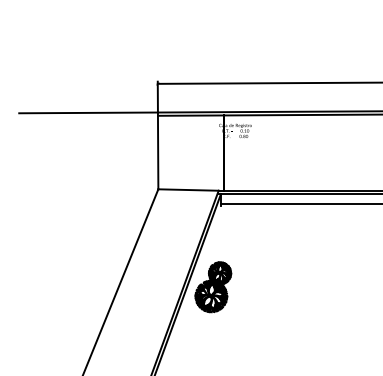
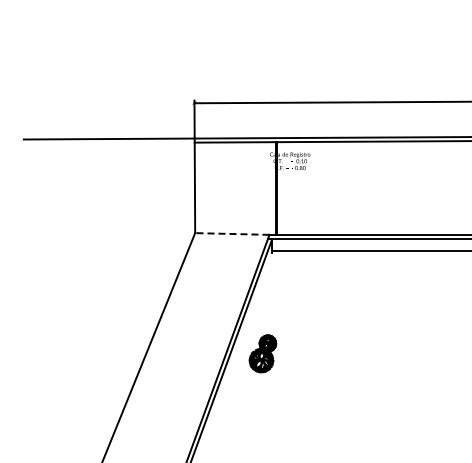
line: (187, 189) -> (231, 233), solid -> dashed
part: (213, 287) -> (262, 353), size x0.6

